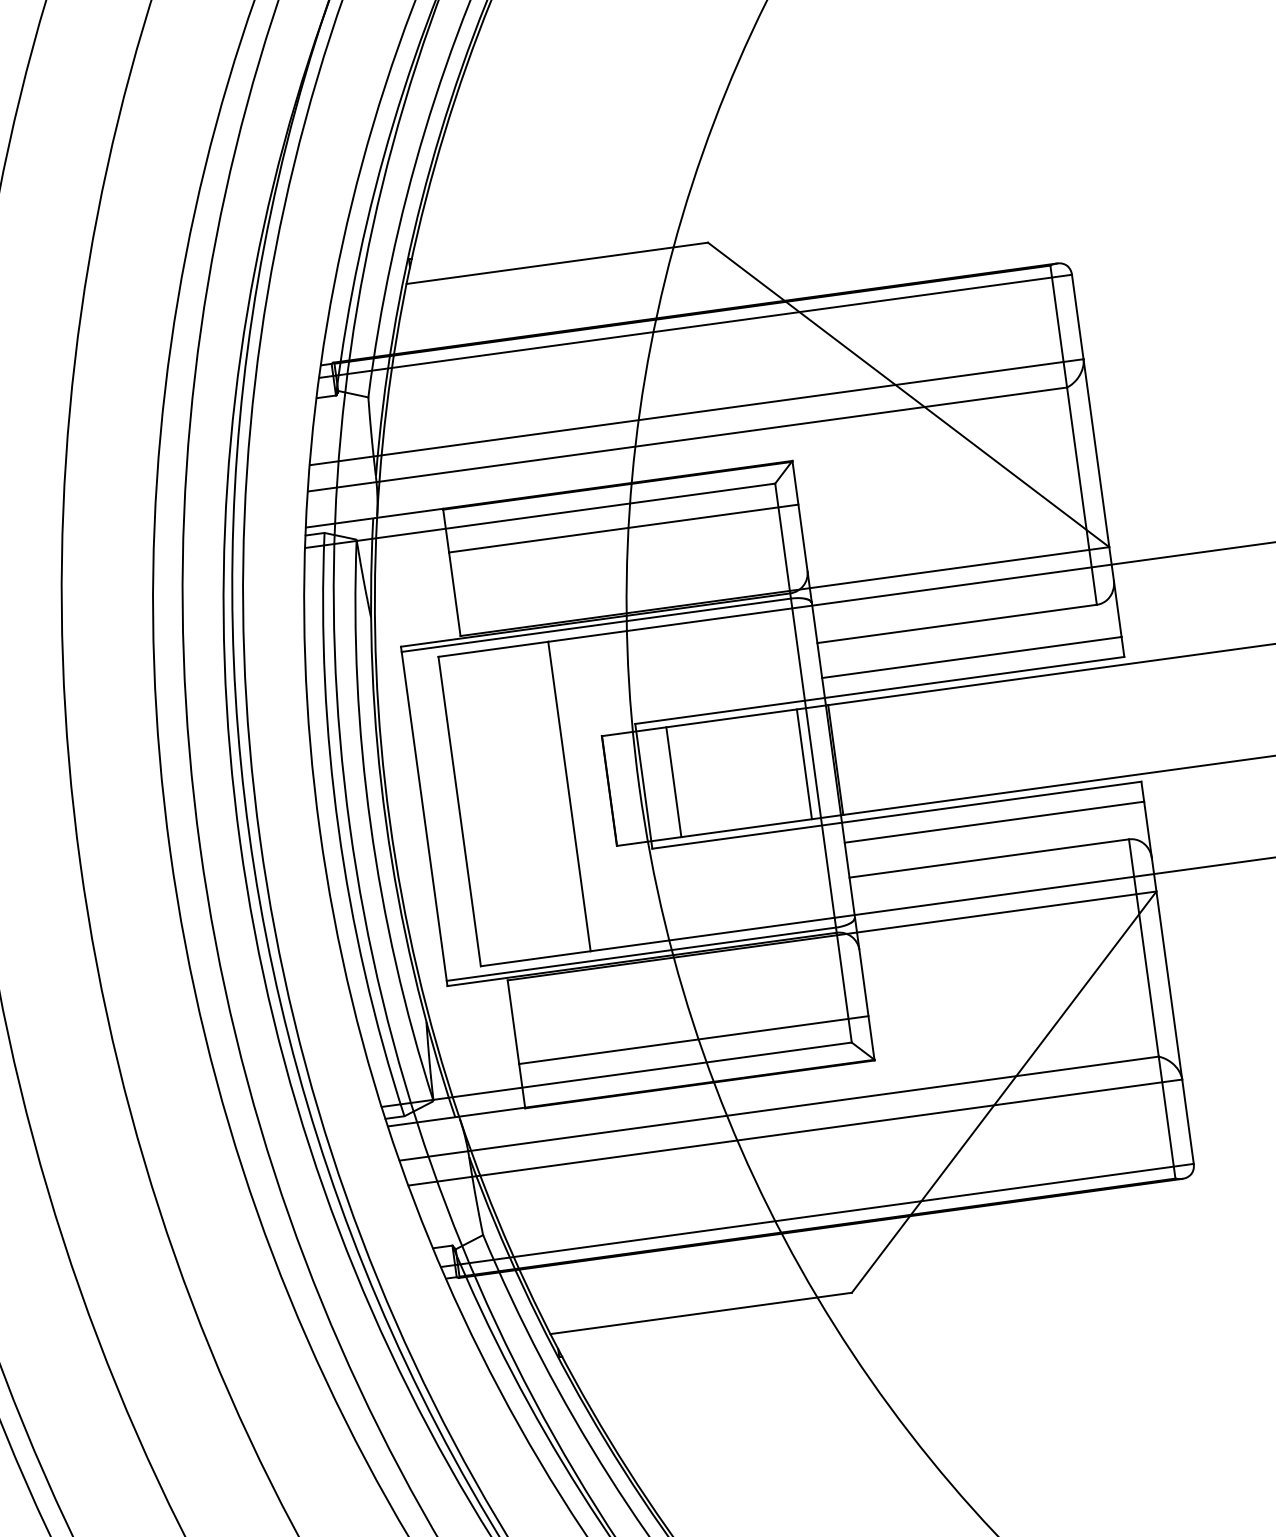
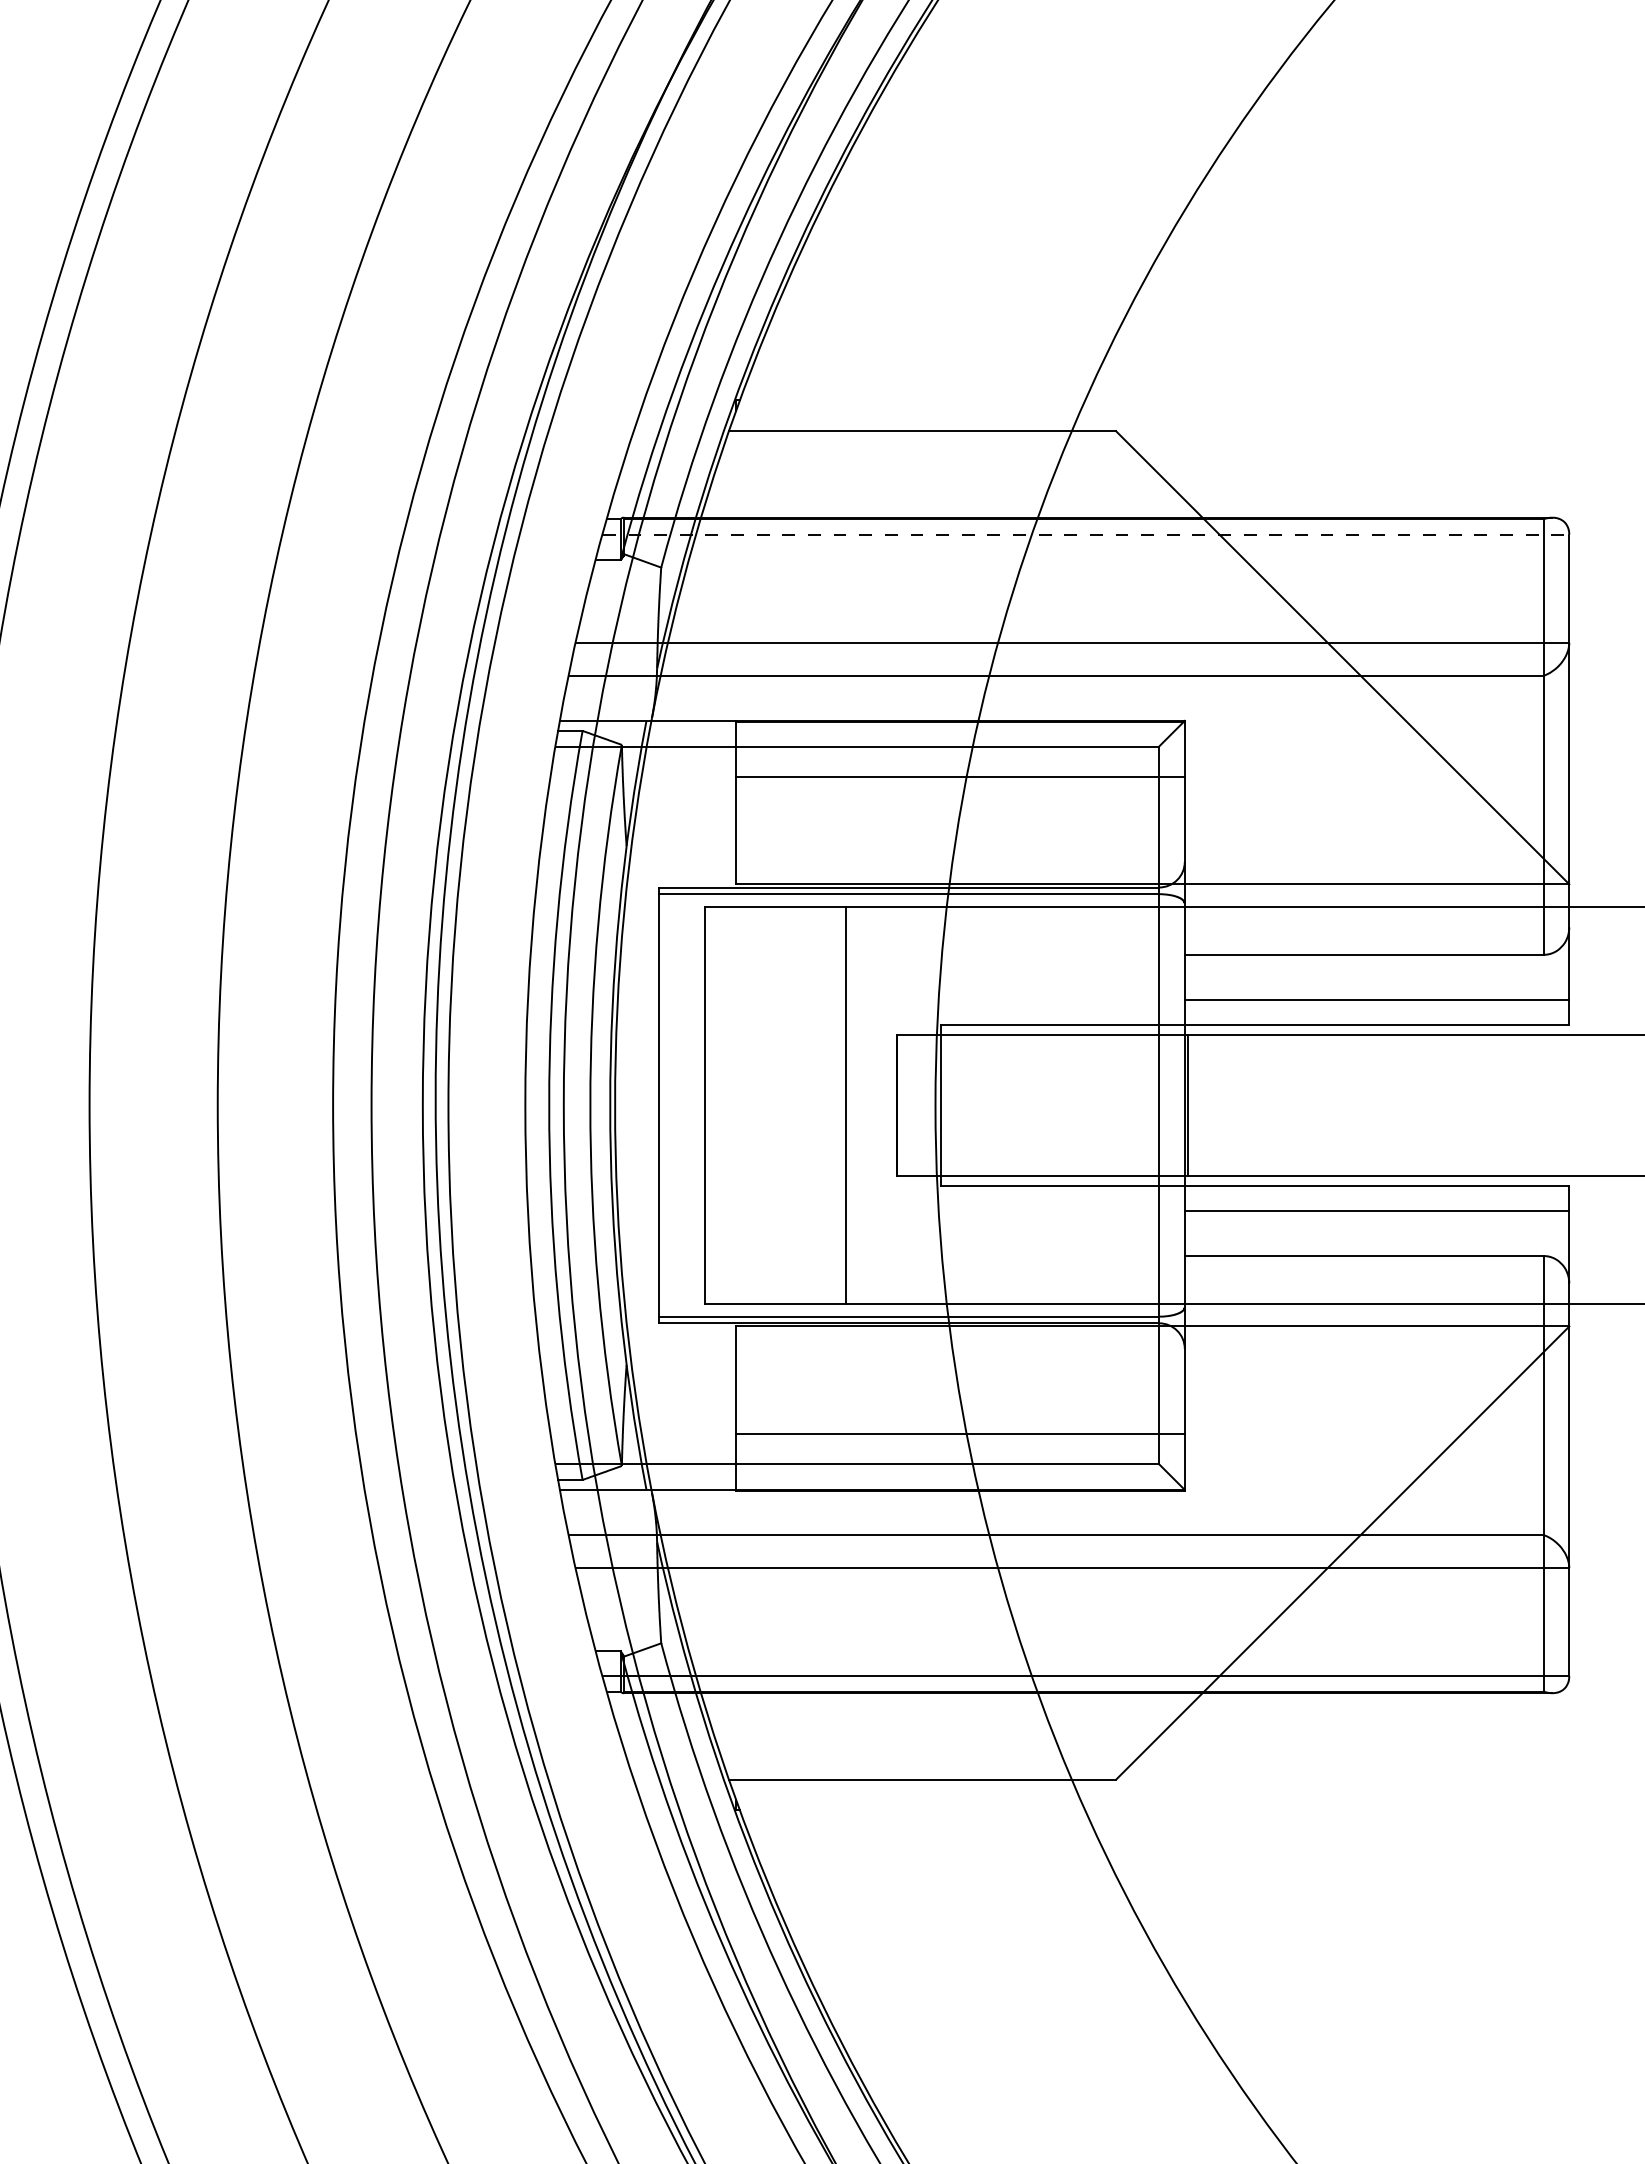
line: (696, 326) -> (1086, 534), solid -> dashed
line: (804, 763) -> (1147, 1104), removed
line: (673, 781) -> (979, 1104), removed

